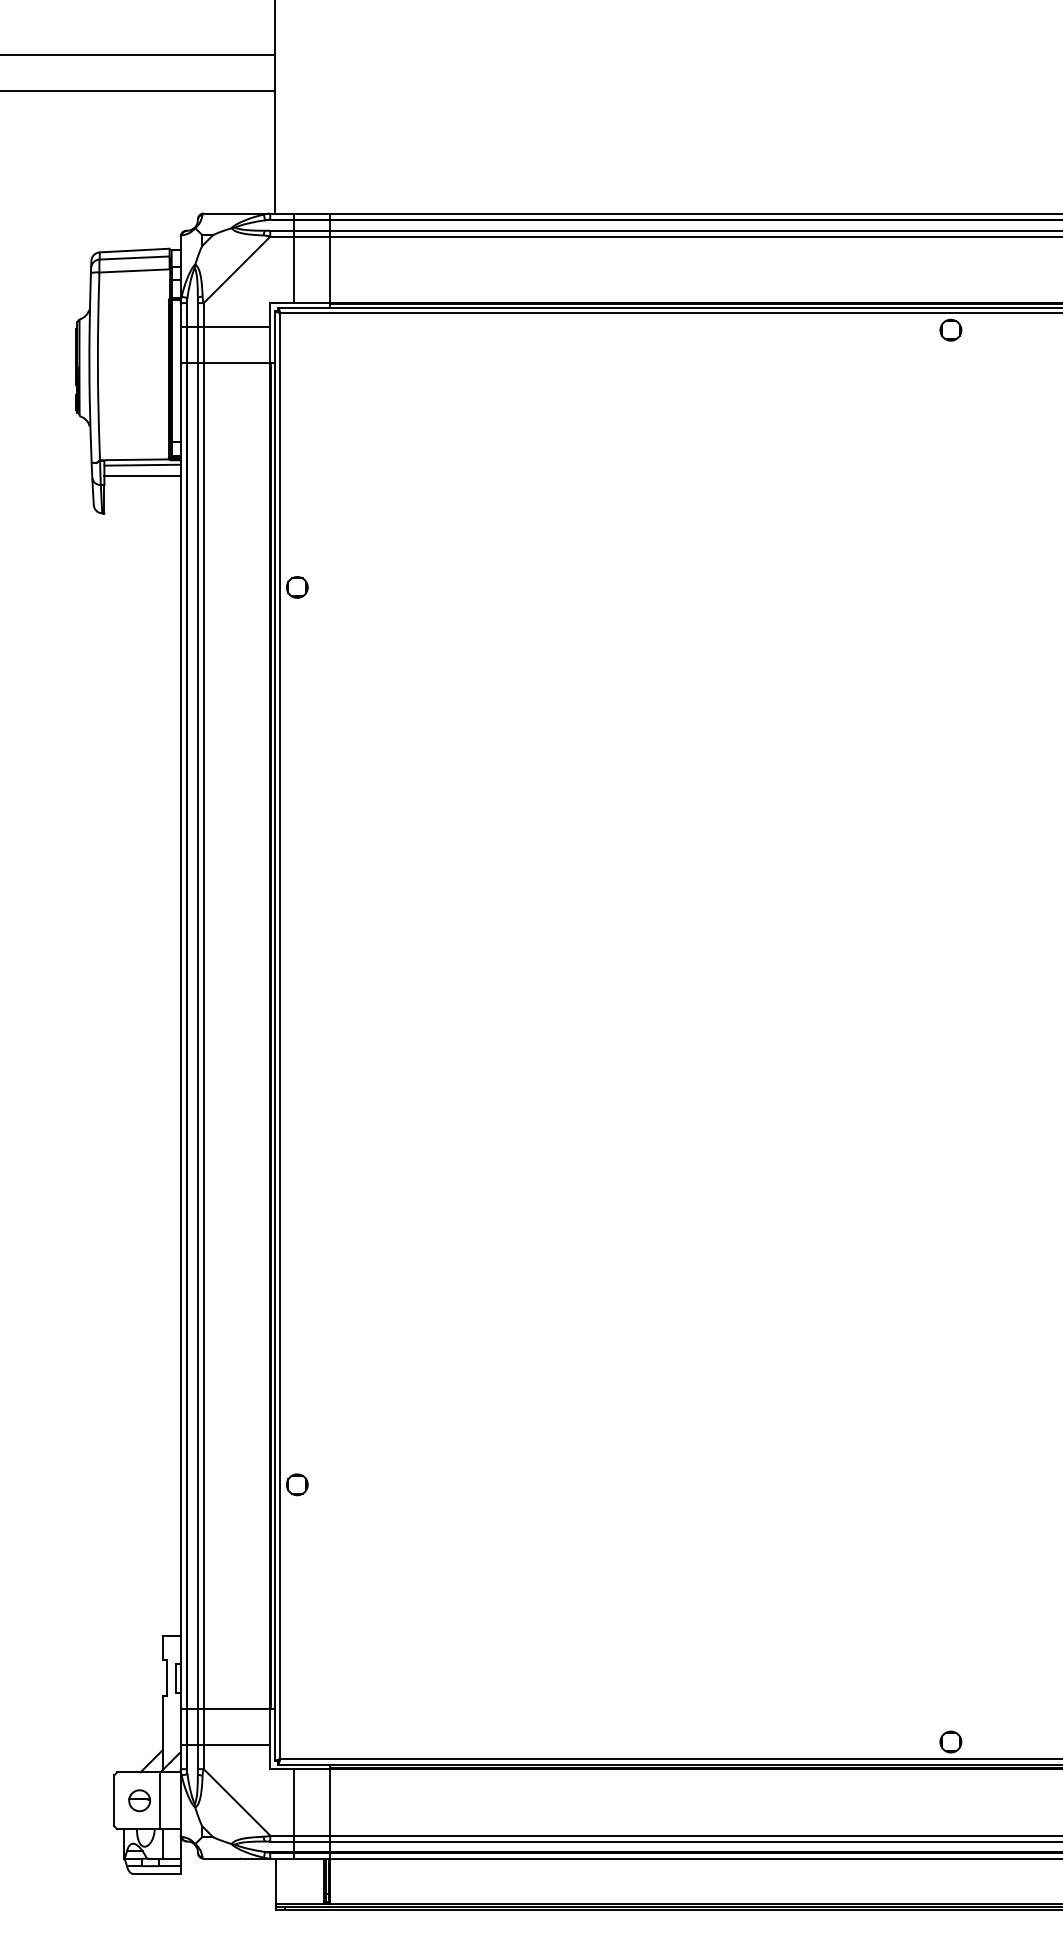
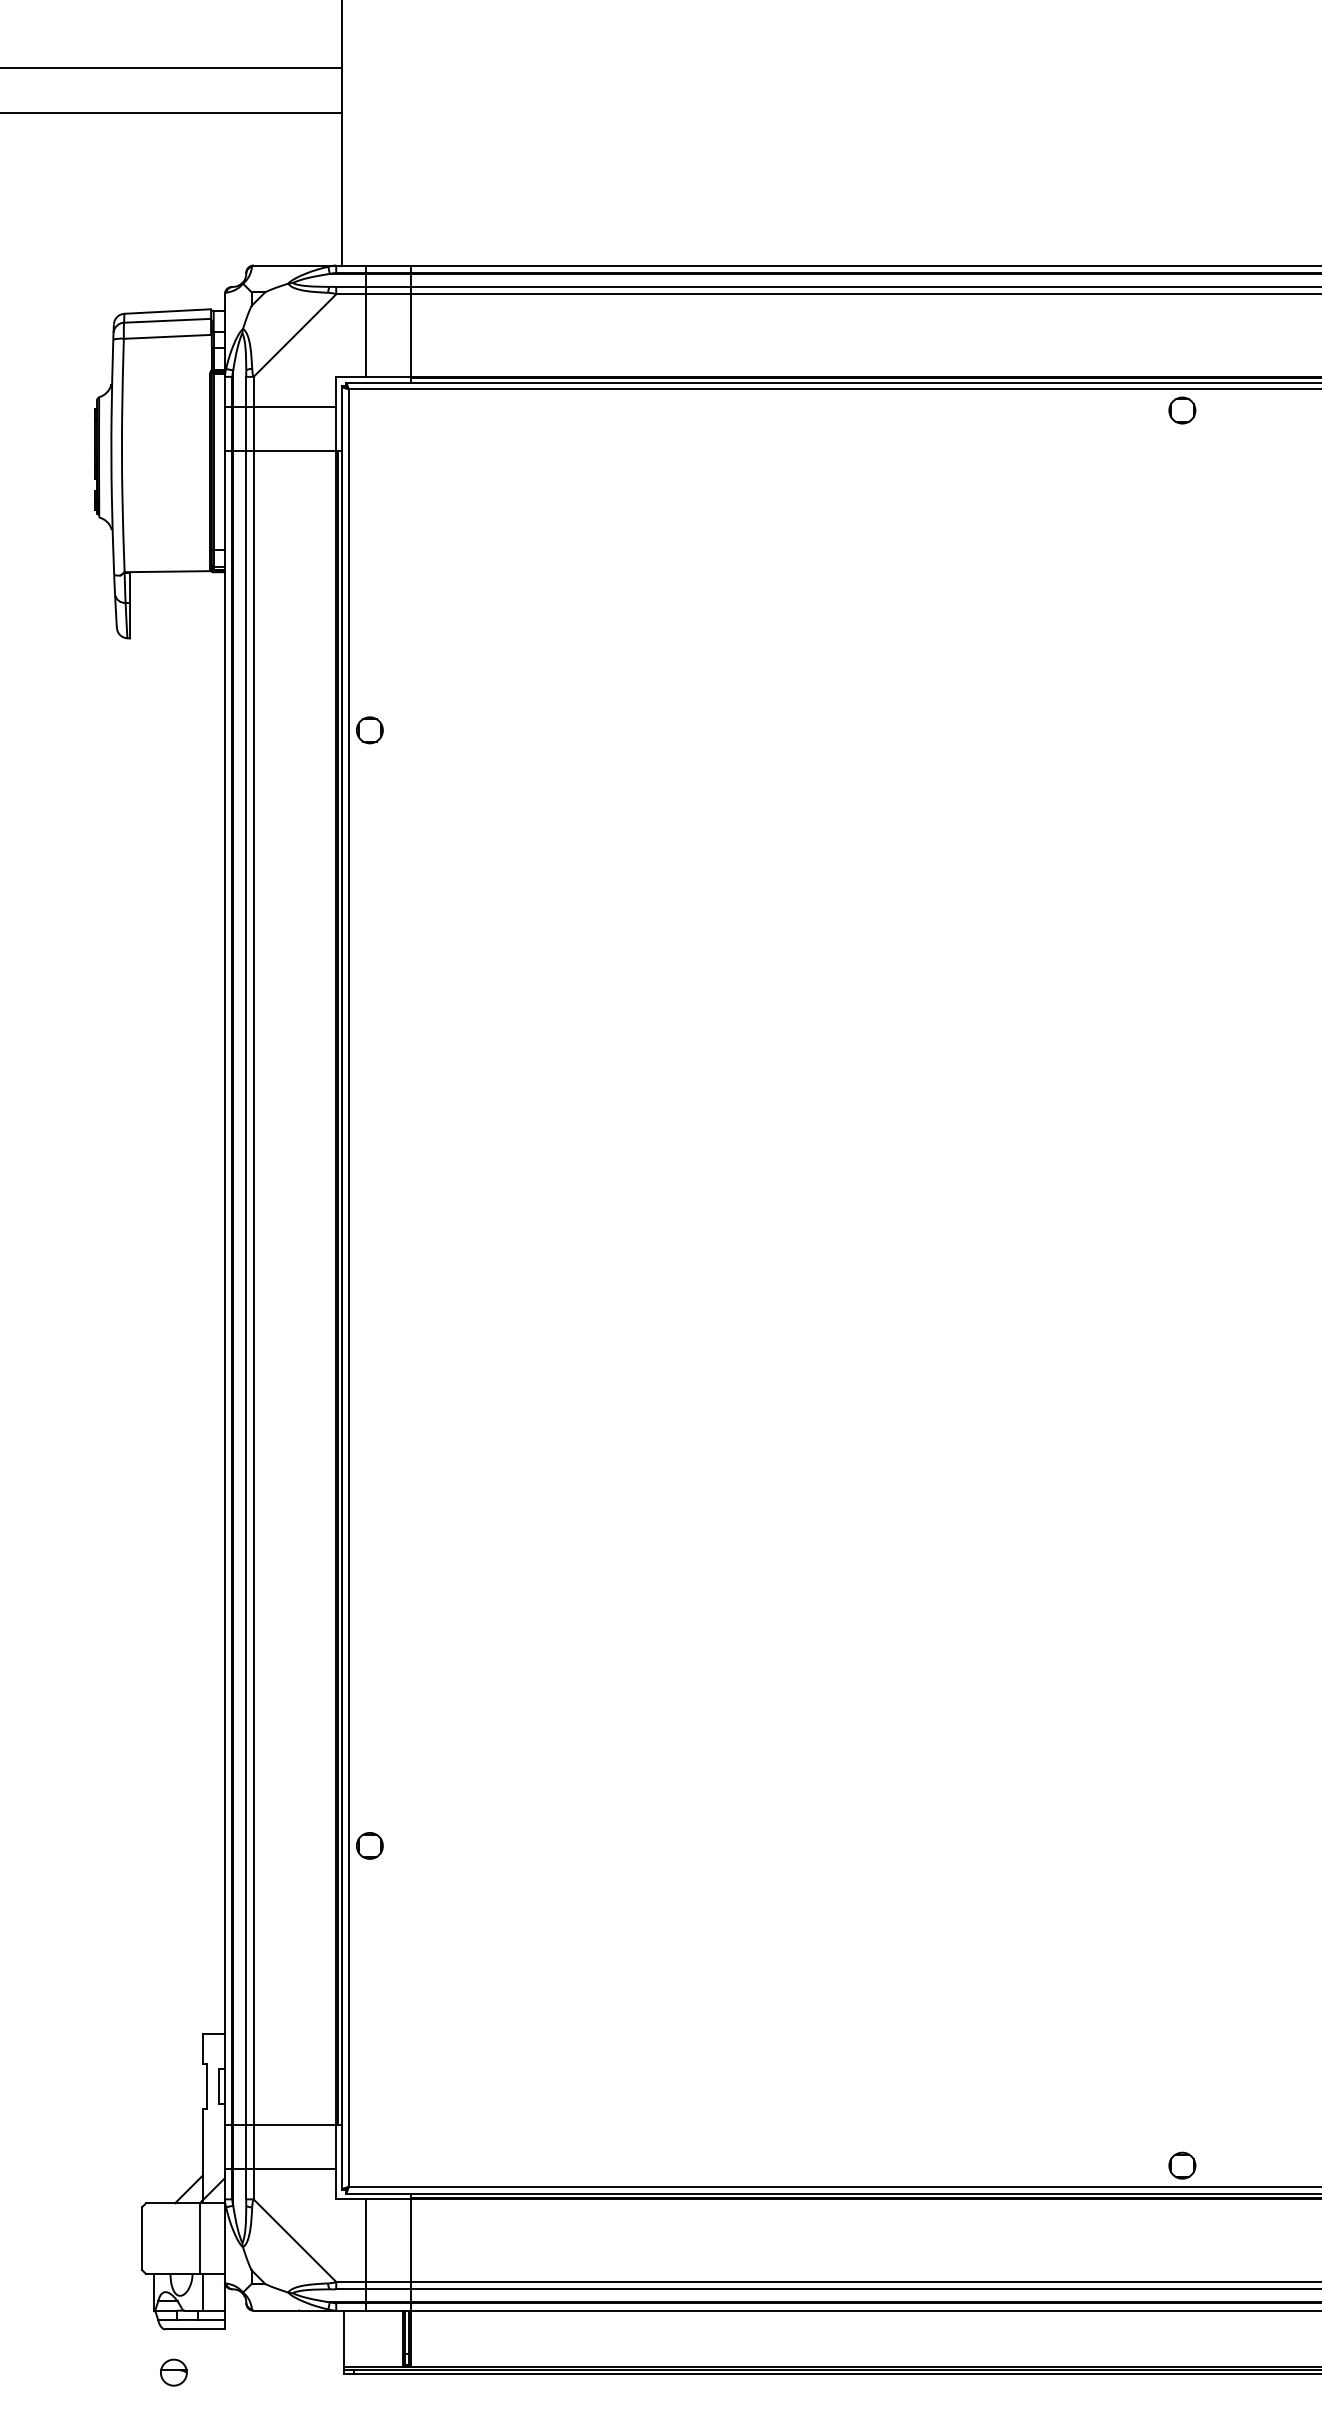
line: (142, 464) -> (177, 577), removed
line: (142, 475) -> (177, 591), removed
part: (139, 1800) -> (173, 2372), moved

